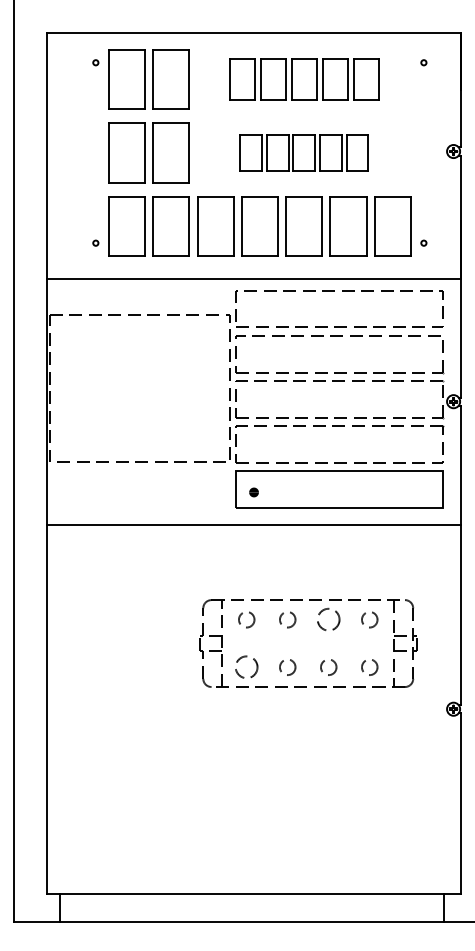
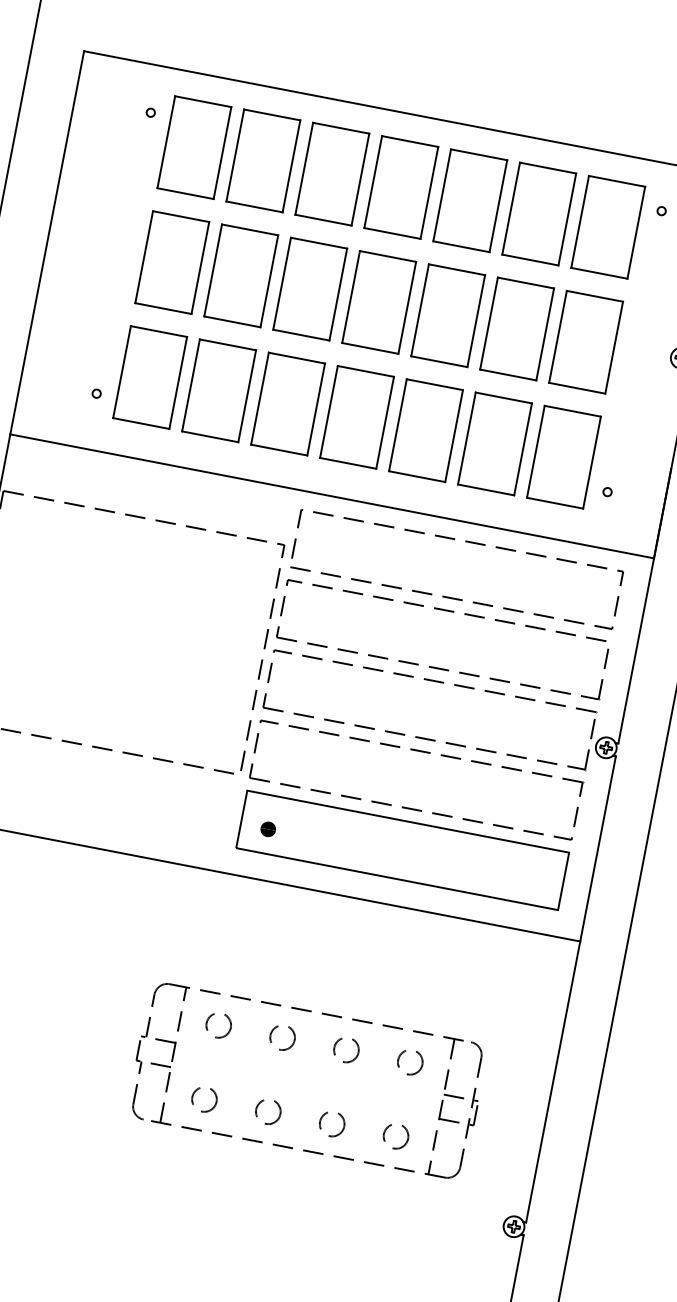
part: (304, 79) -> (470, 201), size x1.43
part: (304, 152) -> (448, 315), size x1.67
circle: (328, 619) -> (346, 1049), size x0.71
circle: (246, 667) -> (204, 1099), size x0.71

